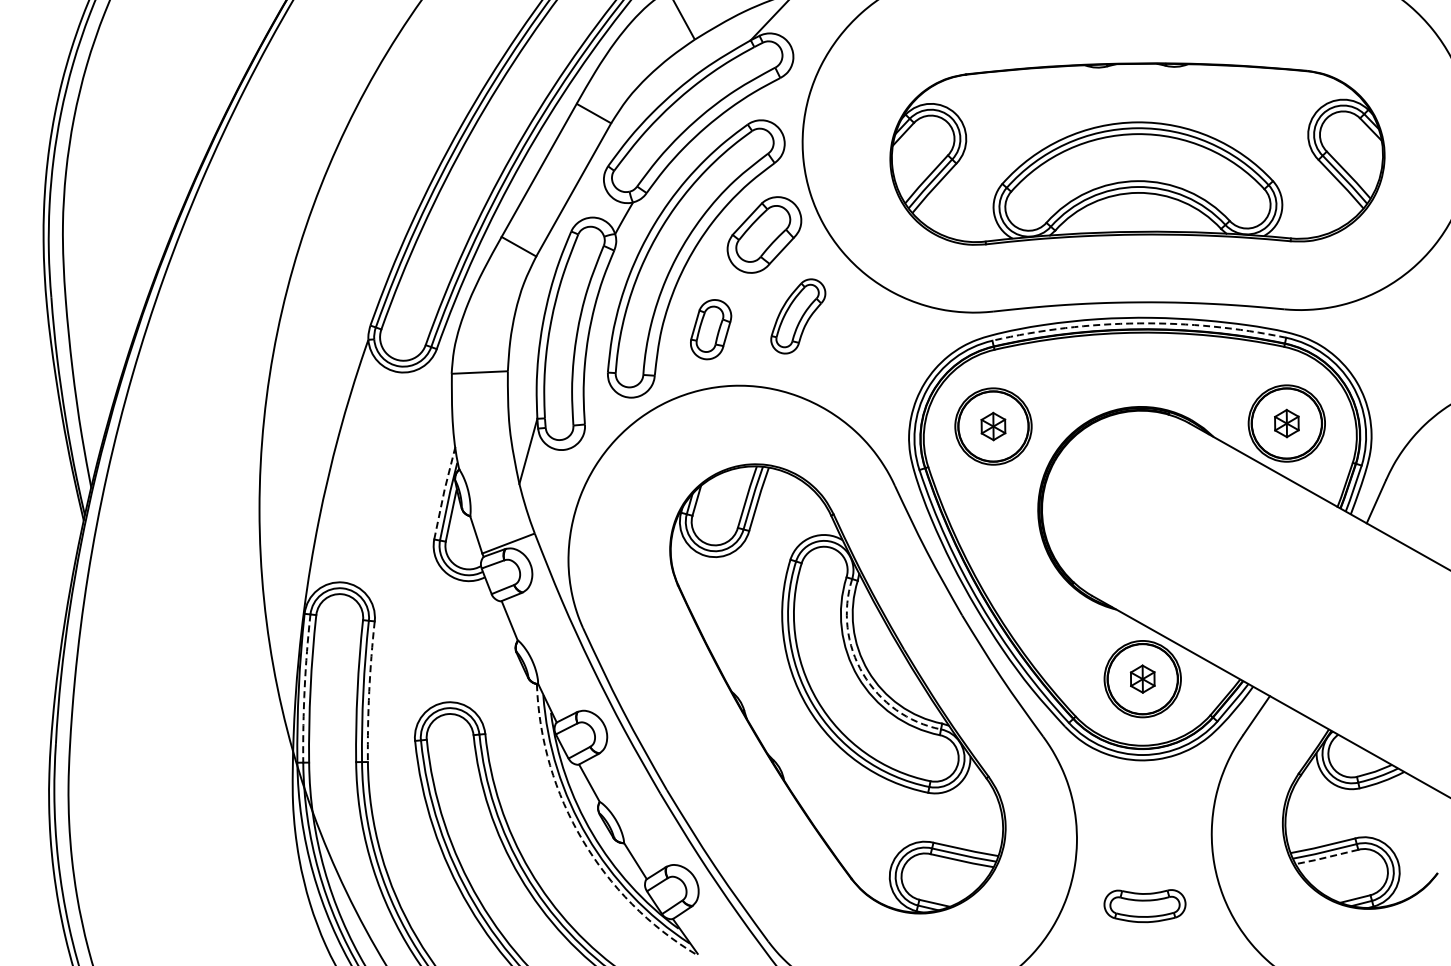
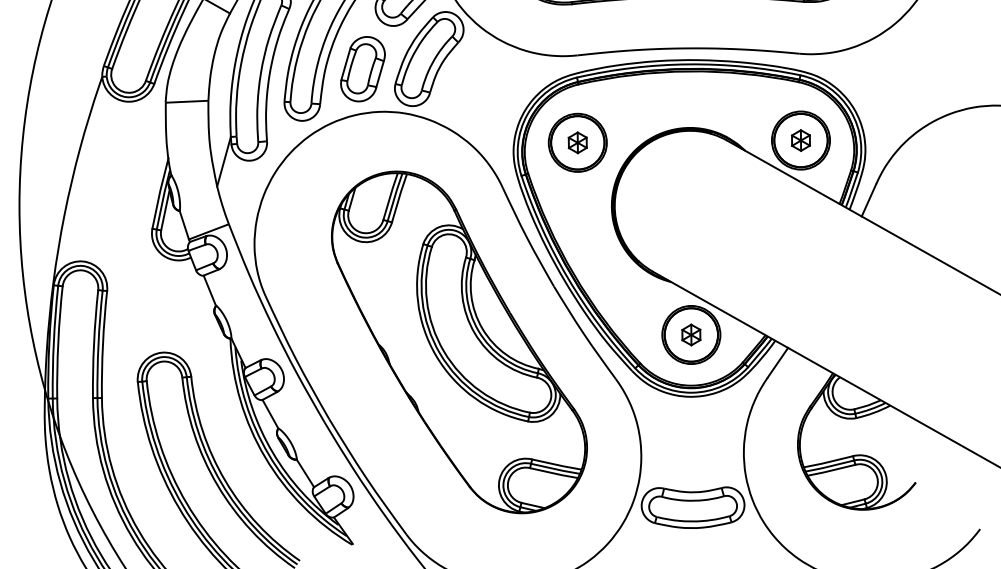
part: (798, 316) -> (429, 59), size x1.67
arc: (1139, 323) -> (688, 64), dashed -> solid
part: (710, 329) -> (362, 69), size x1.43
line: (444, 491) -> (160, 192), dashed -> solid
arc: (863, 674) -> (478, 331), dashed -> solid
arc: (304, 688) -> (53, 342), dashed -> solid
arc: (369, 691) -> (103, 344), dashed -> solid
arc: (582, 839) -> (265, 456), dashed -> solid
line: (1325, 857) -> (830, 470), dashed -> solid
part: (1144, 905) -> (692, 507), size x1.67

